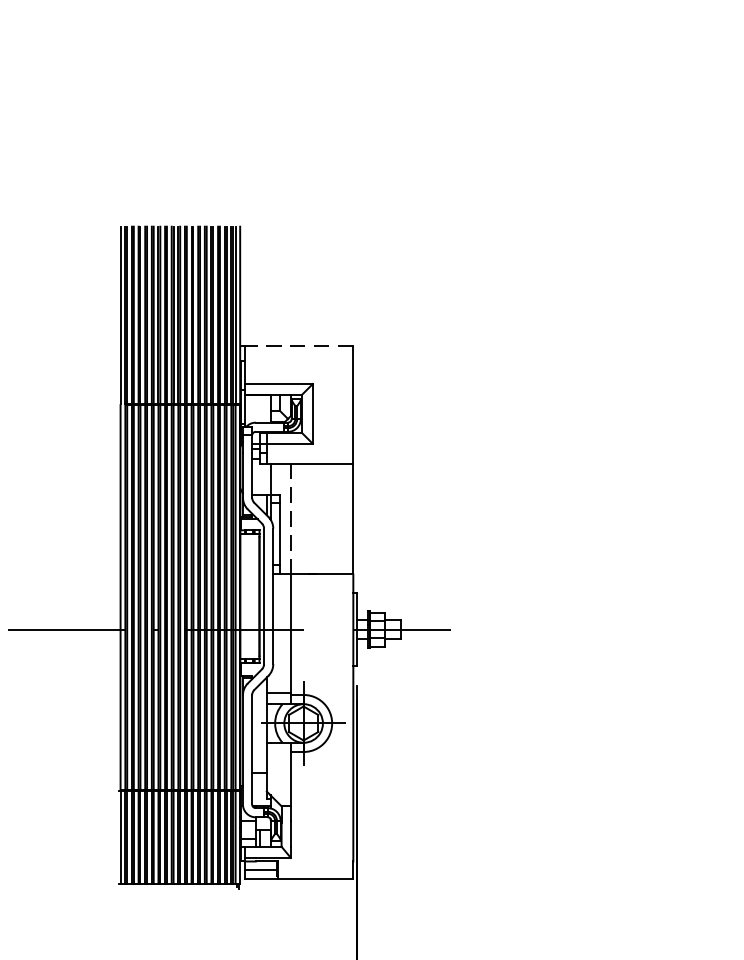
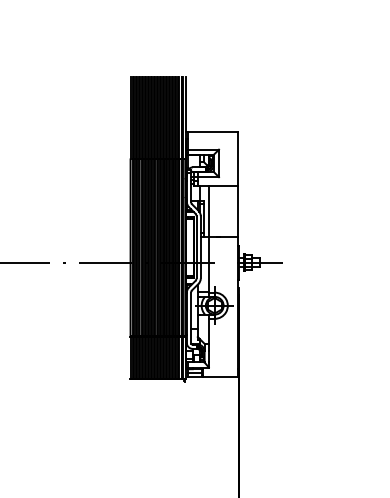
line: (298, 346) -> (212, 132), dashed -> solid
line: (290, 518) -> (208, 211), dashed -> solid

